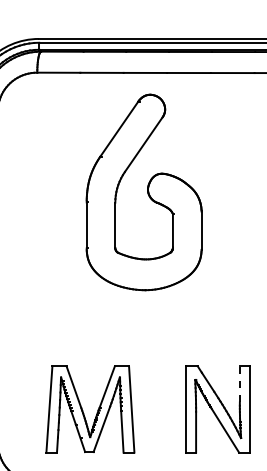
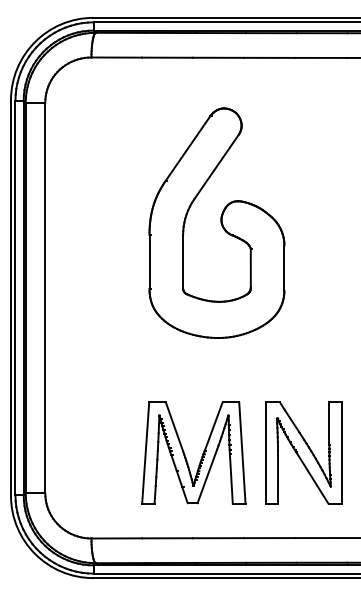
part: (143, 191) -> (216, 222), moved
line: (239, 384) -> (329, 423), dashed -> solid
part: (83, 410) -> (185, 454), moved

